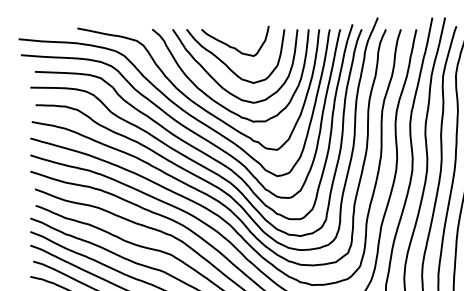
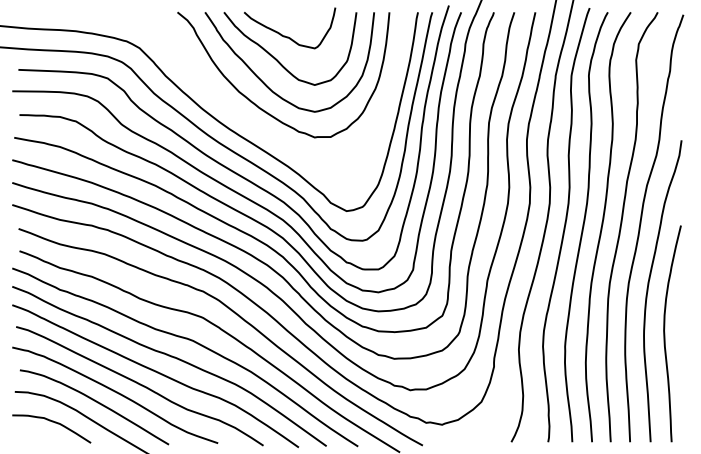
curve: (191, 99) -> (230, 107), removed

